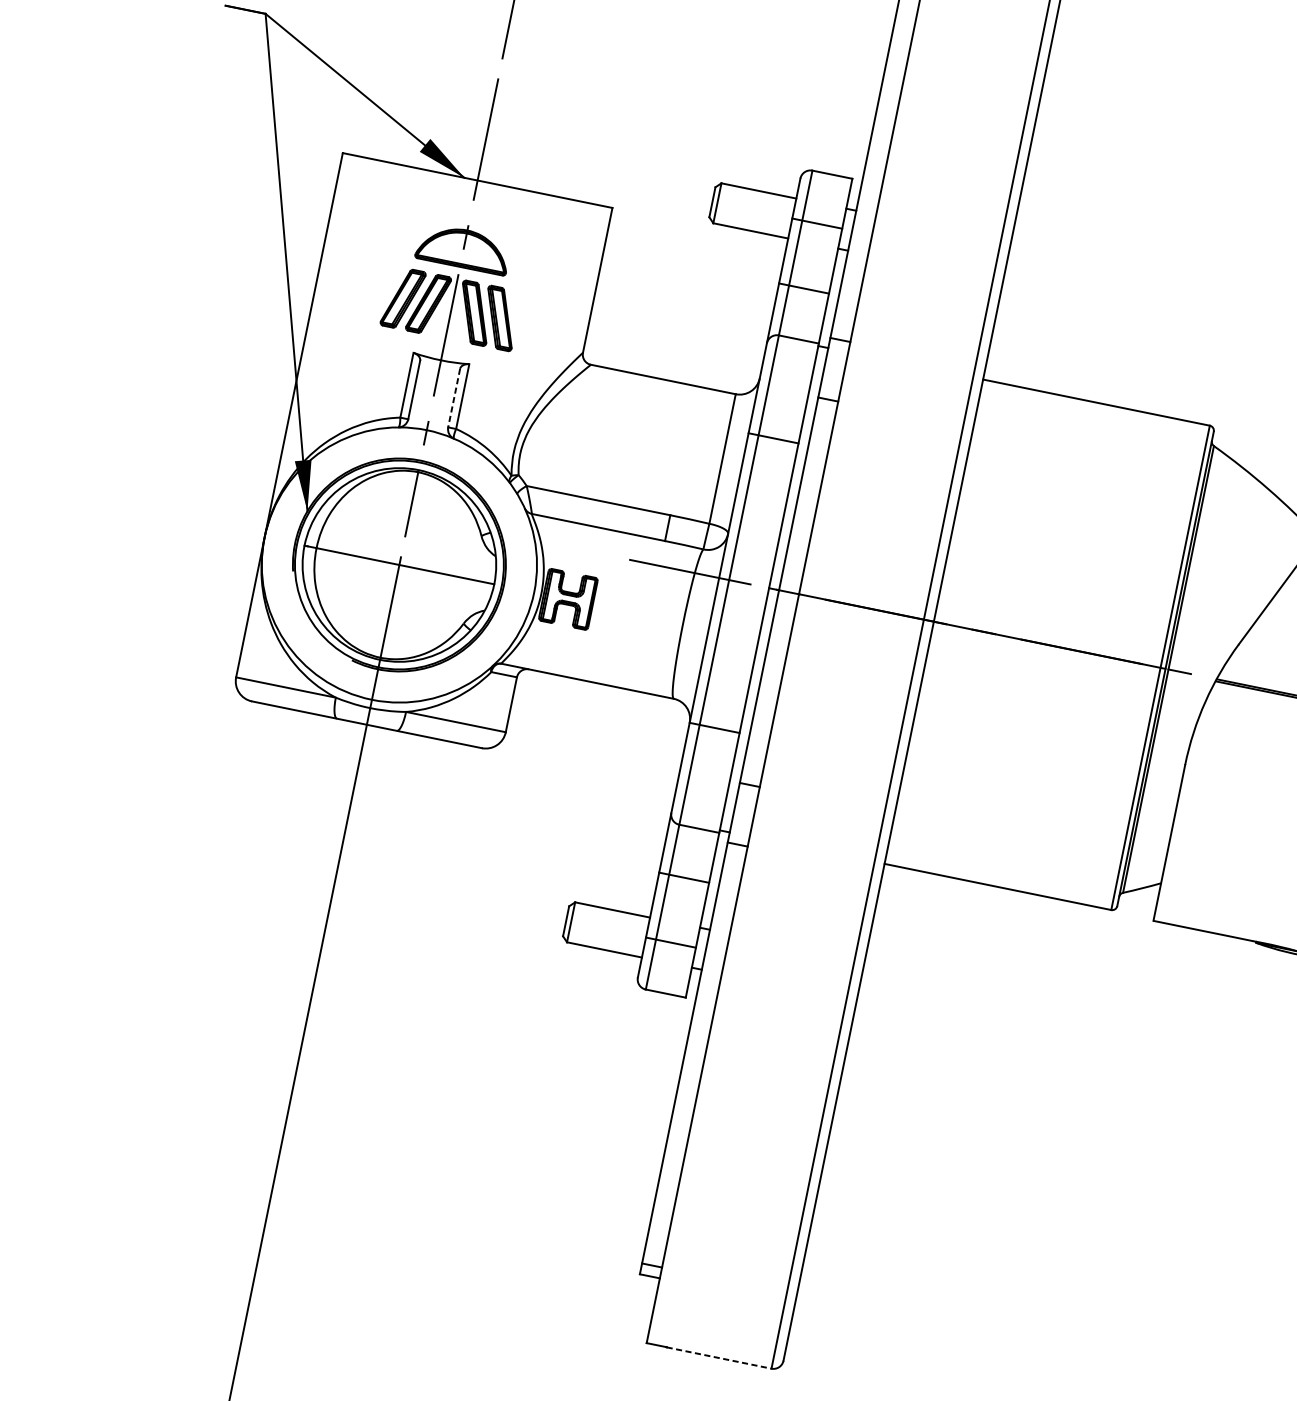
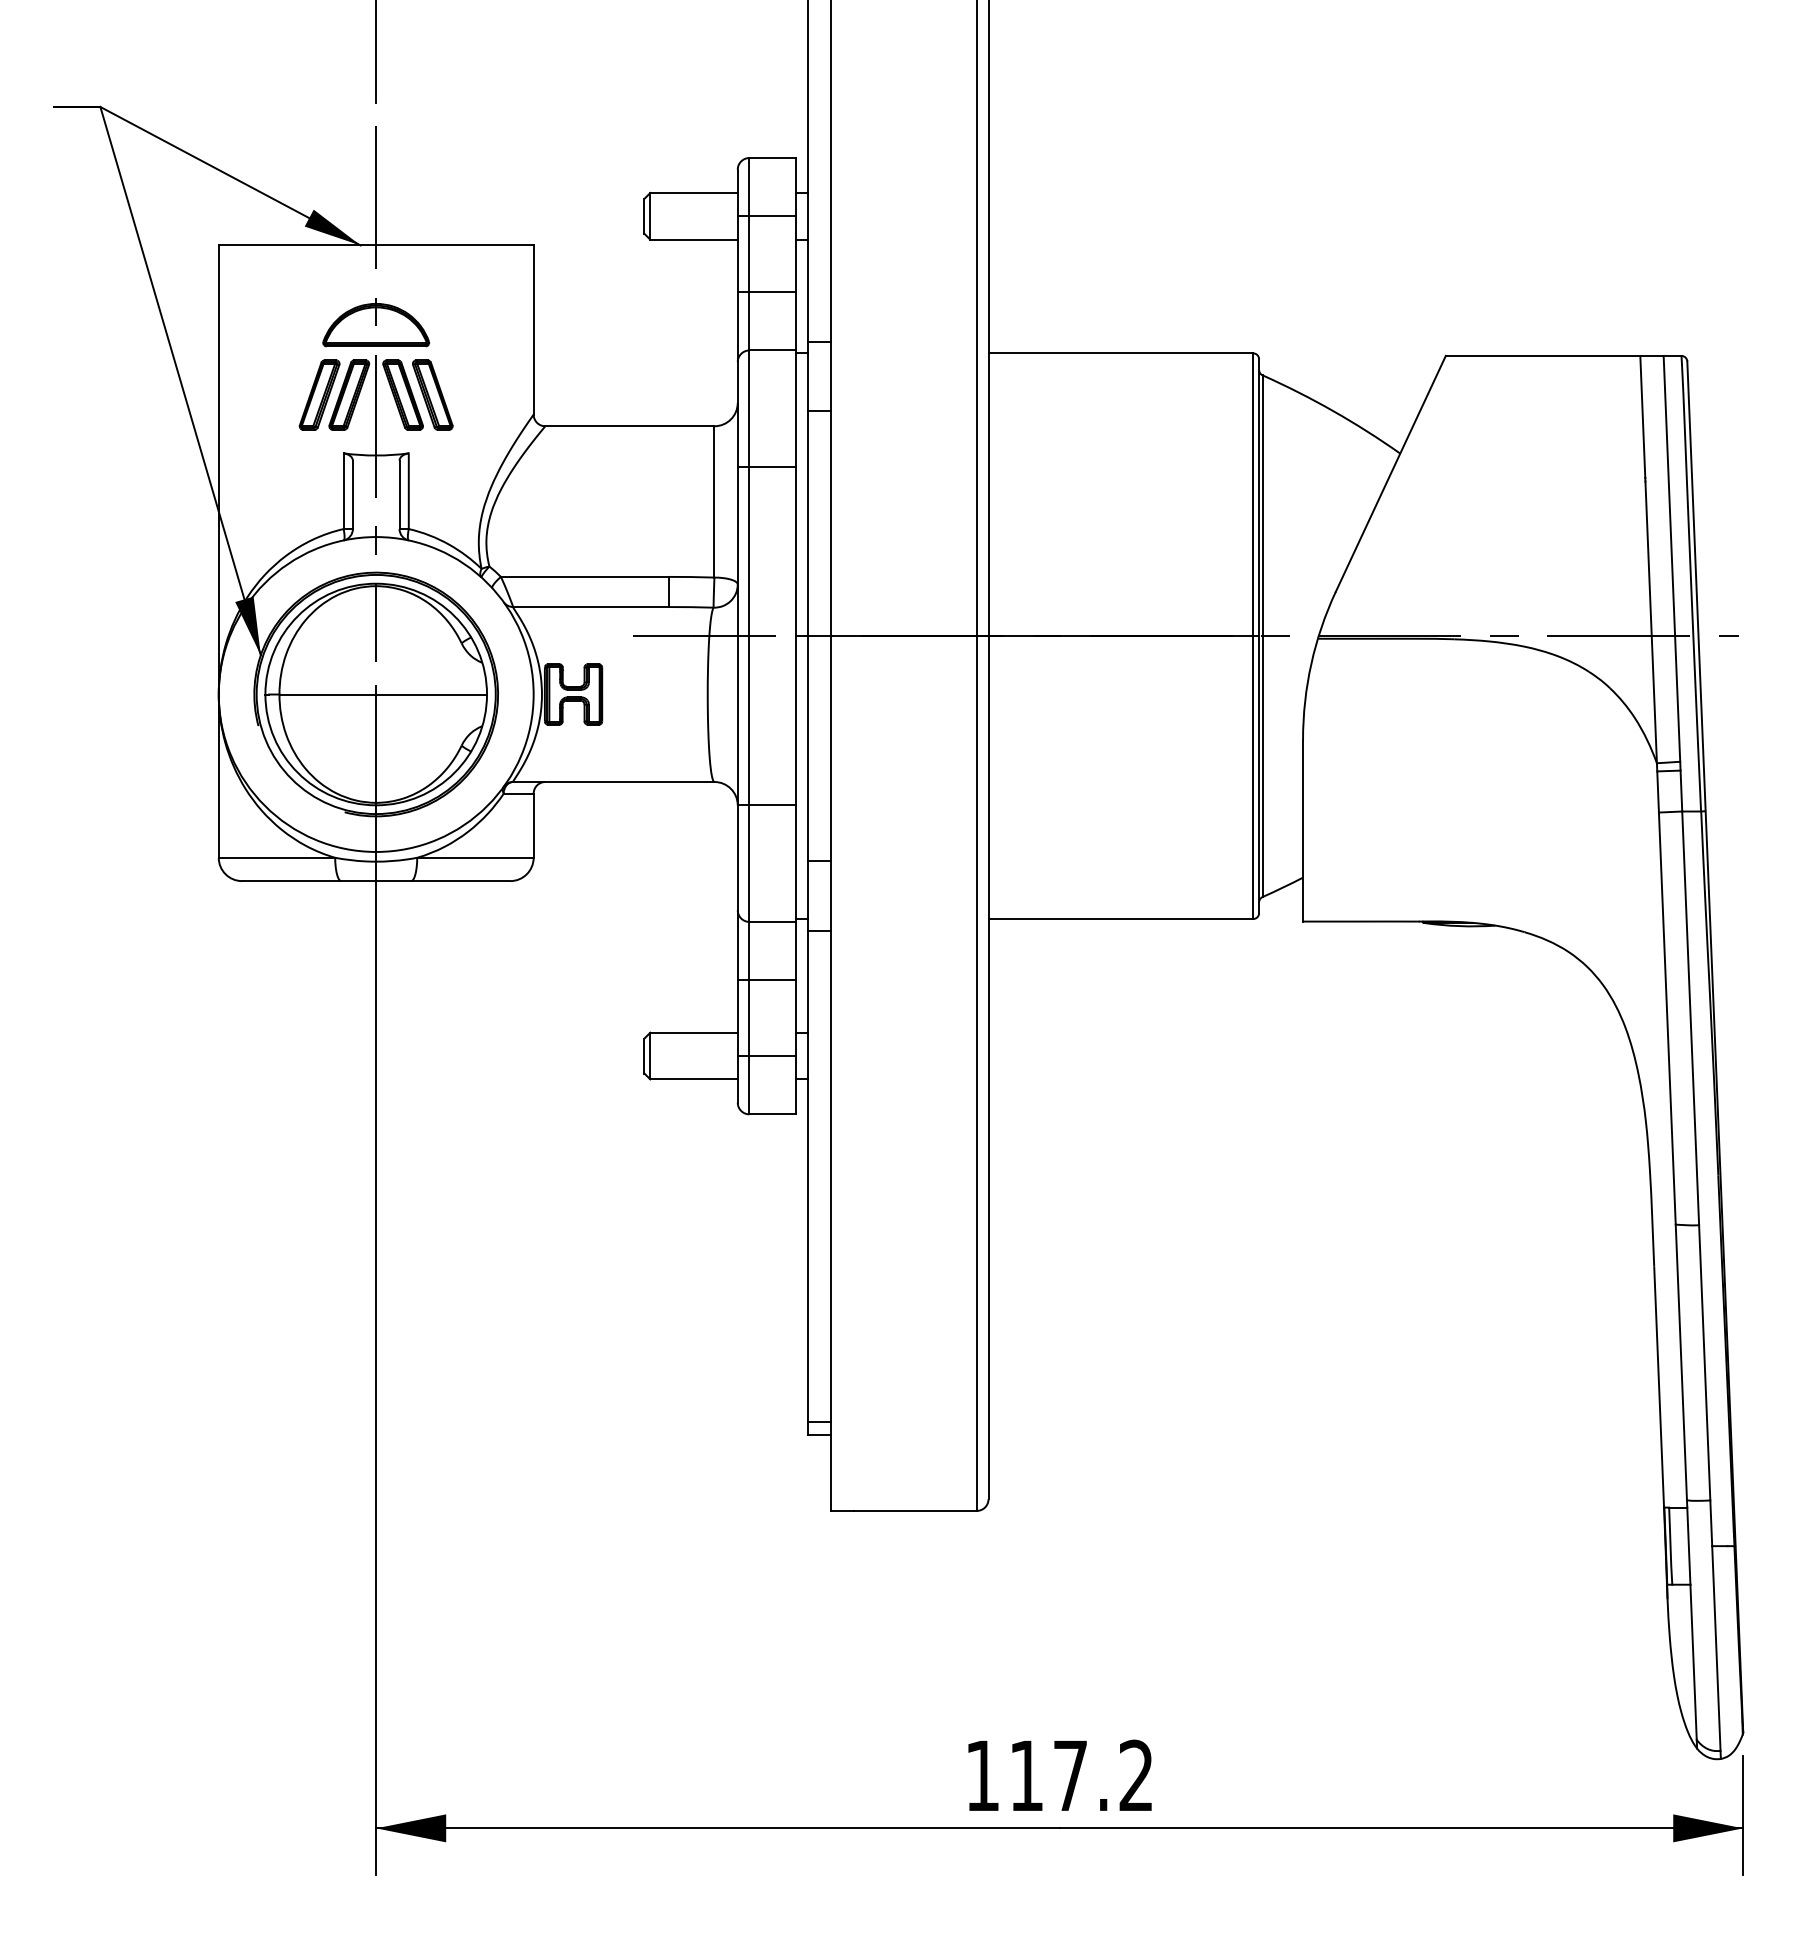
line: (454, 398) -> (399, 495), dashed -> solid
line: (719, 1357) -> (916, 1510), dashed -> solid

